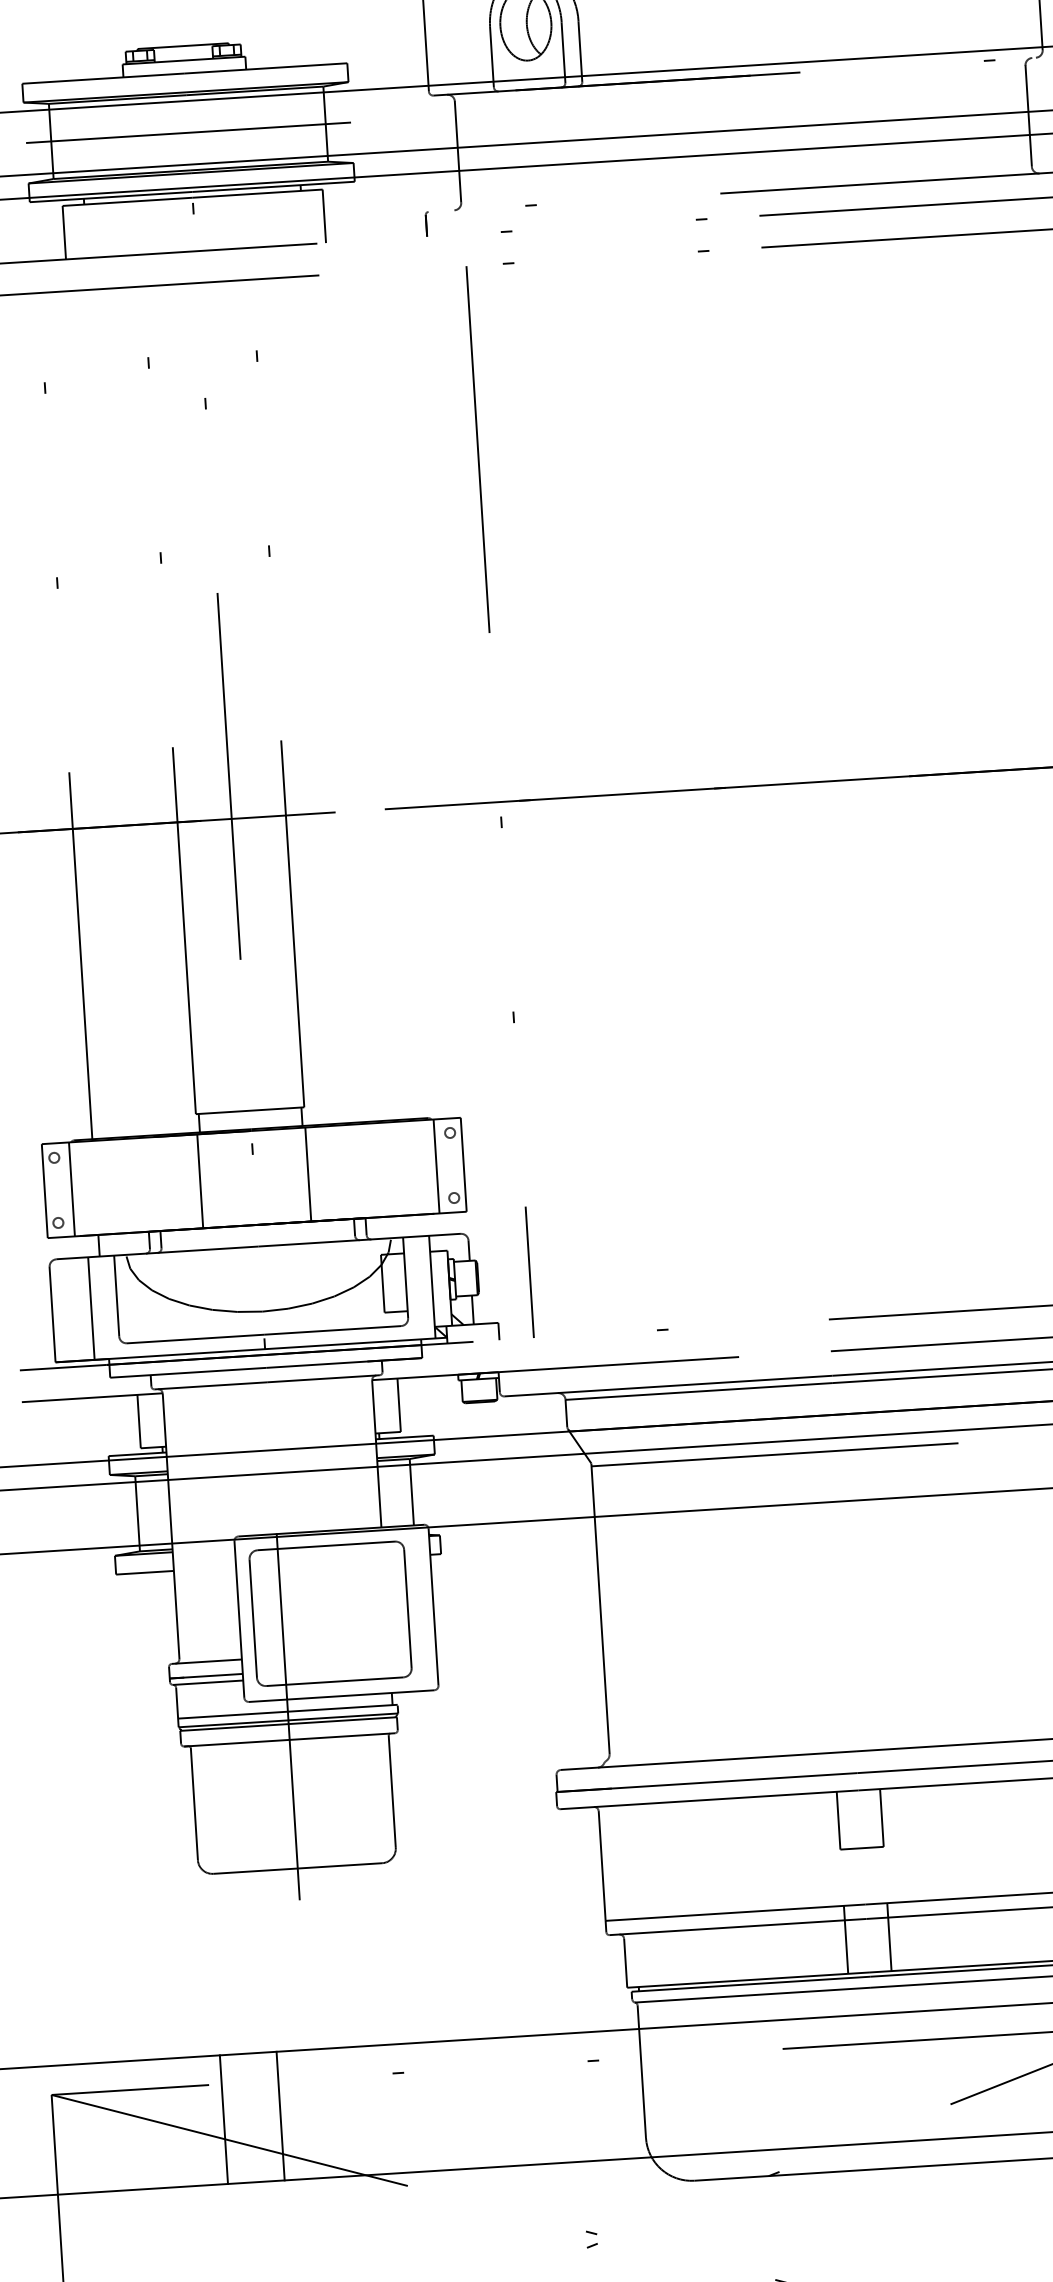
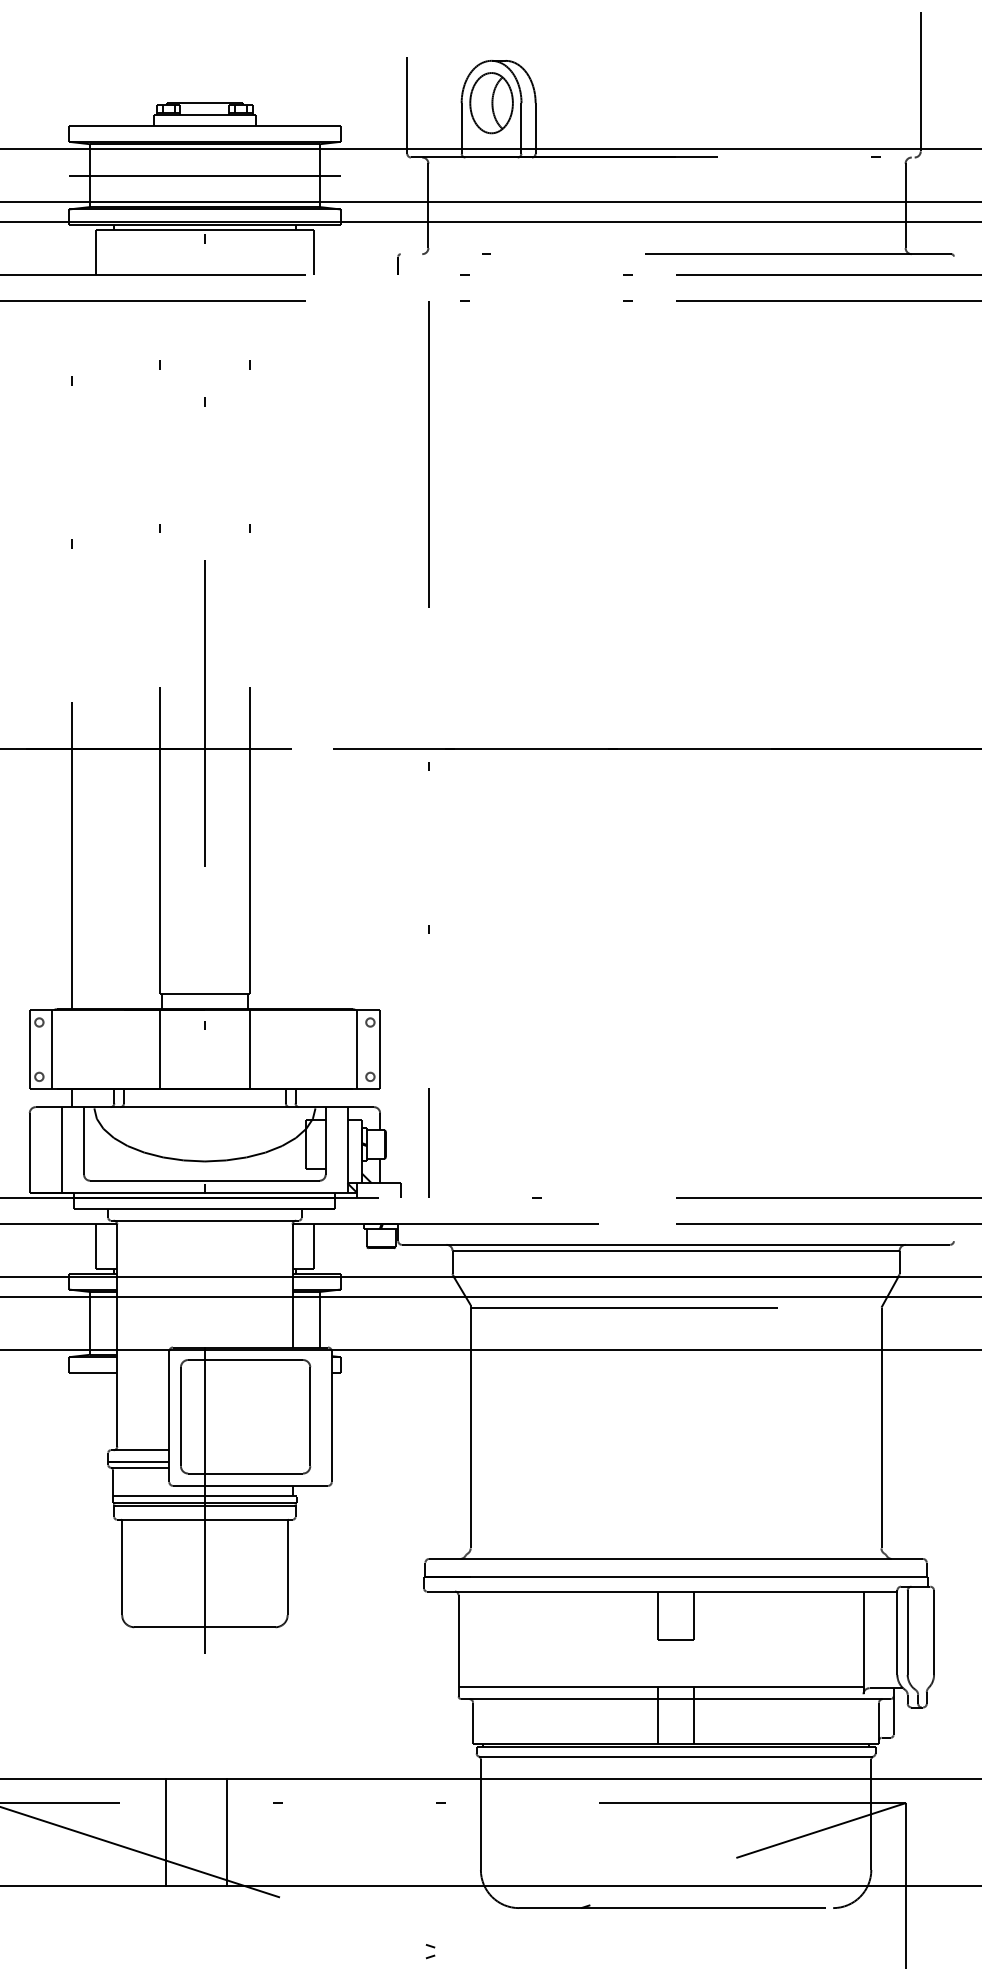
line: (280, 2116) -> (226, 1832), moved
line: (224, 2119) -> (166, 1832), moved

